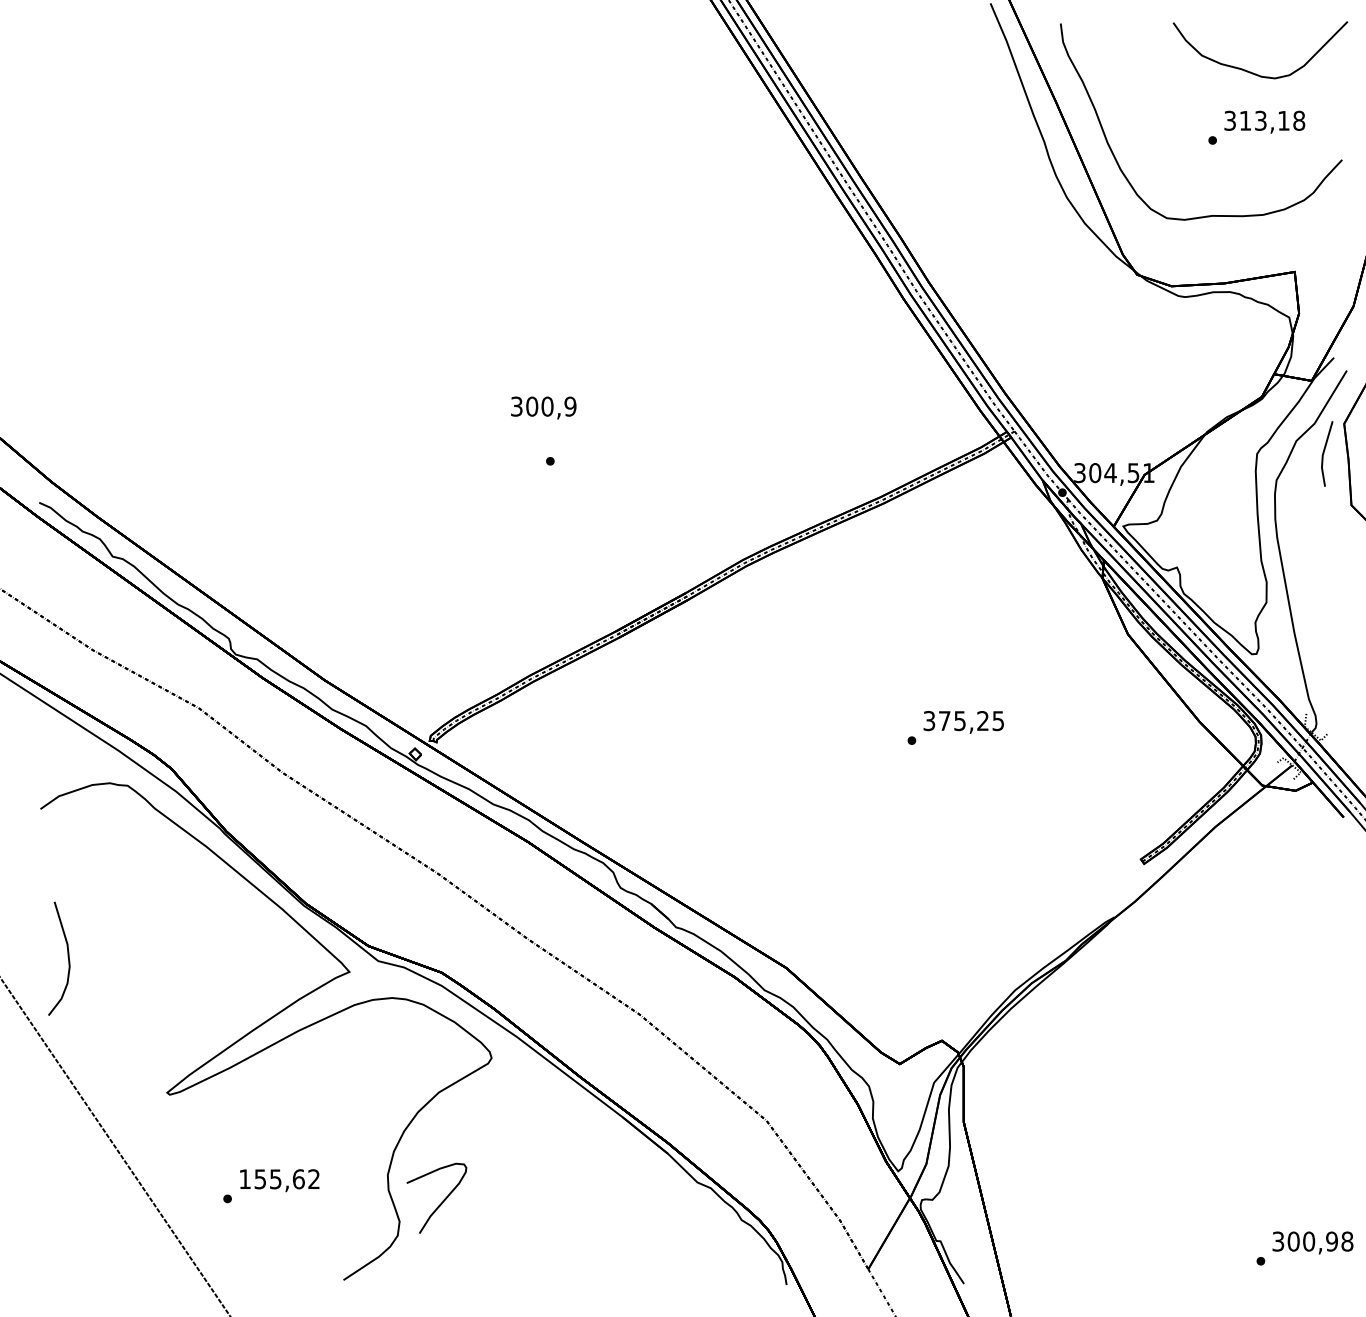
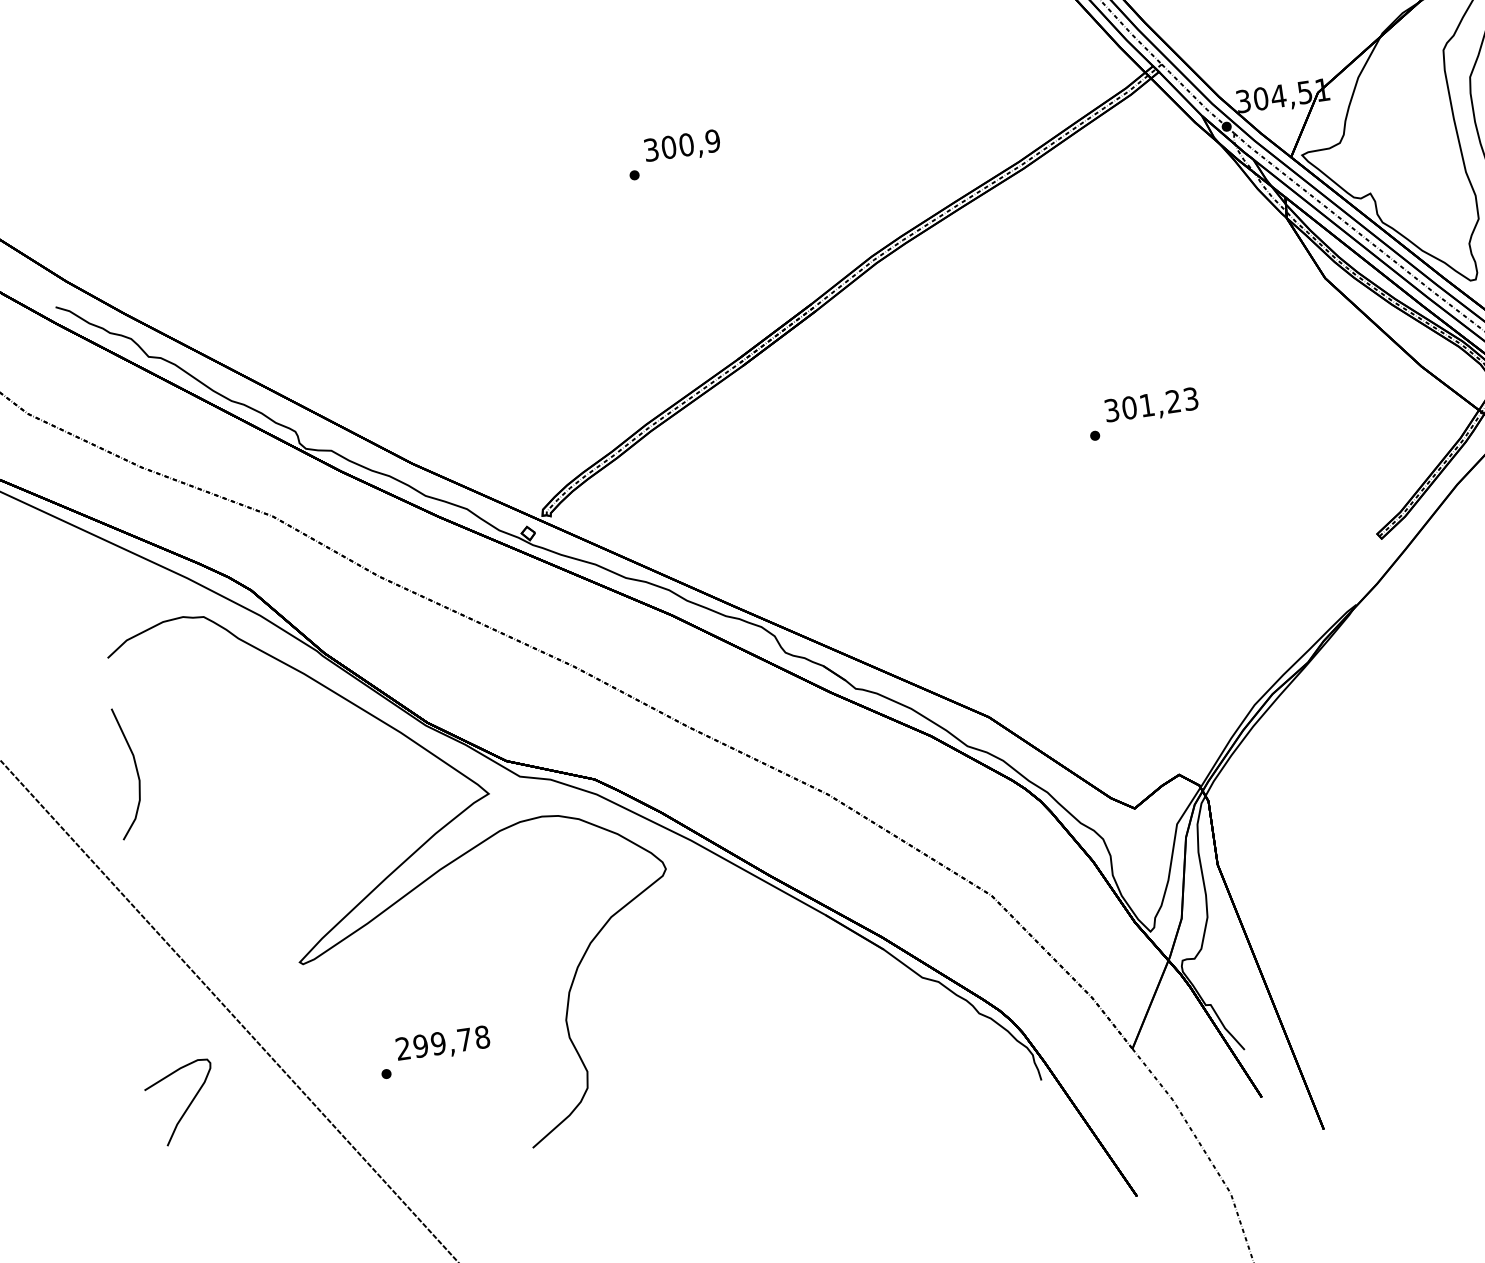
text: (543, 407) -> (682, 146), moved
text: (971, 721) -> (1160, 404), 375,25 -> 301,23
curve: (67, 957) -> (135, 770), moved
text: (279, 1179) -> (442, 1043), 155,62 -> 299,78
curve: (441, 1202) -> (187, 1106), moved

